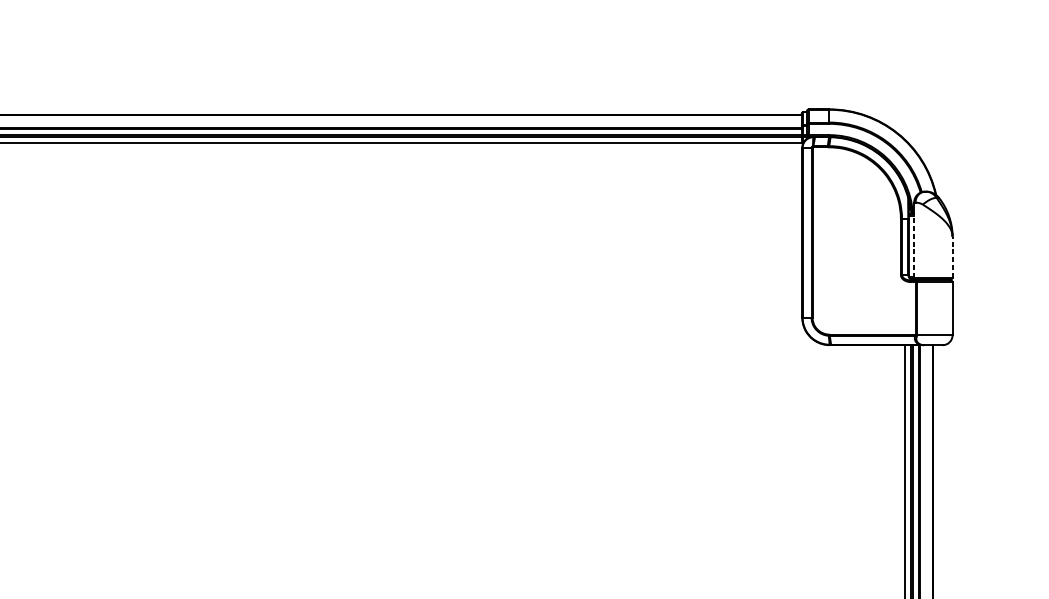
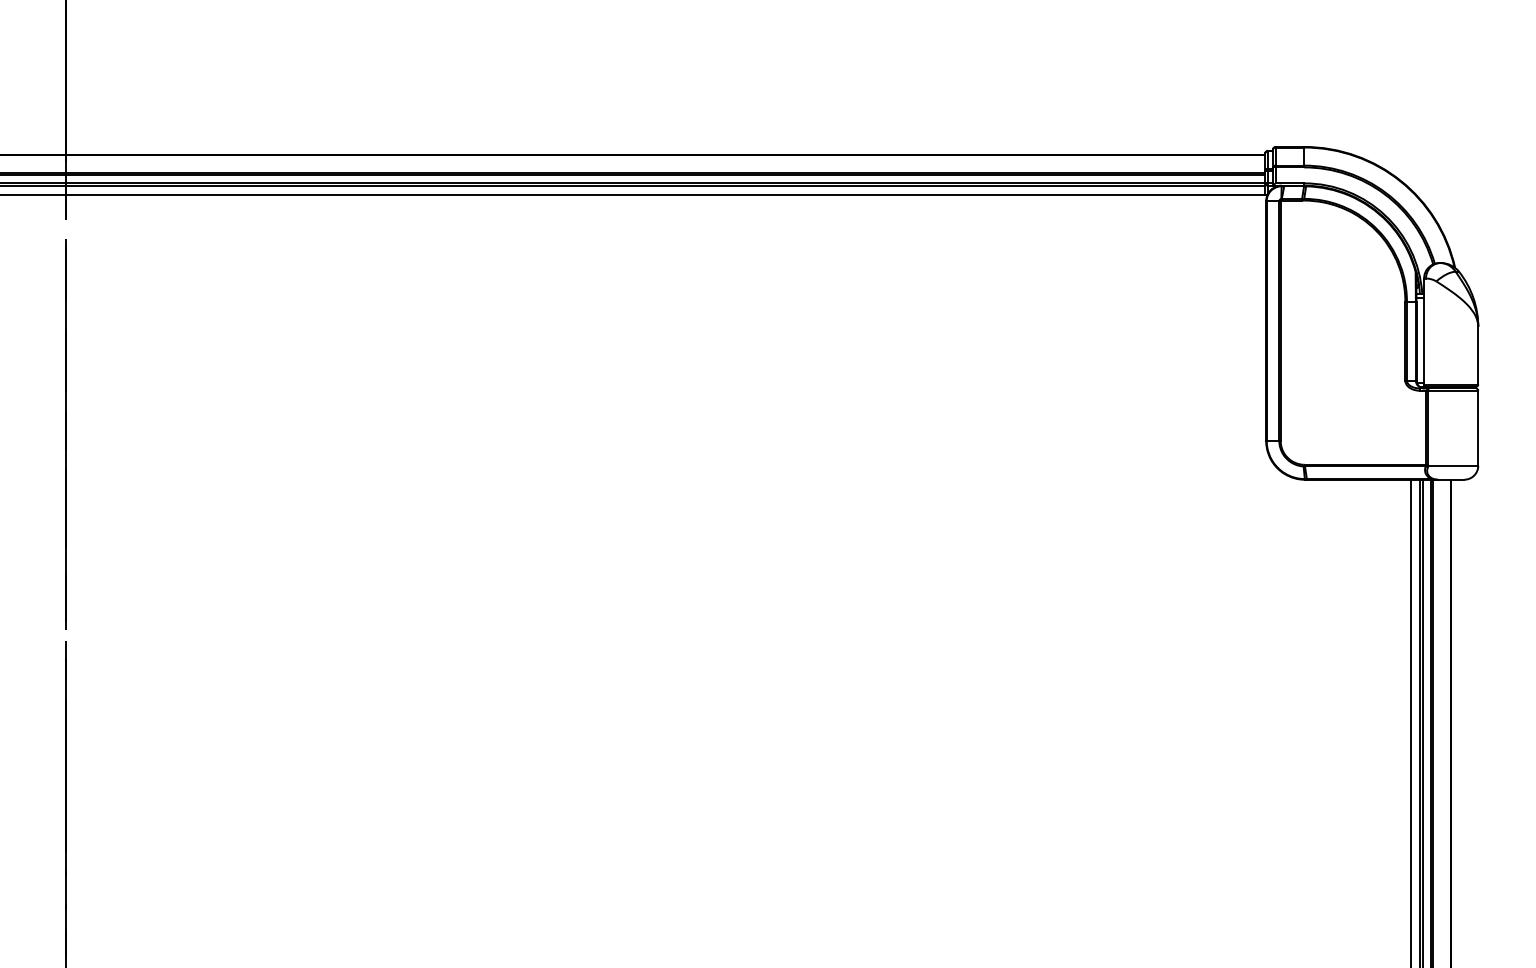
line: (914, 245) -> (1424, 338), dashed -> solid
line: (952, 257) -> (1478, 355), dashed -> solid

